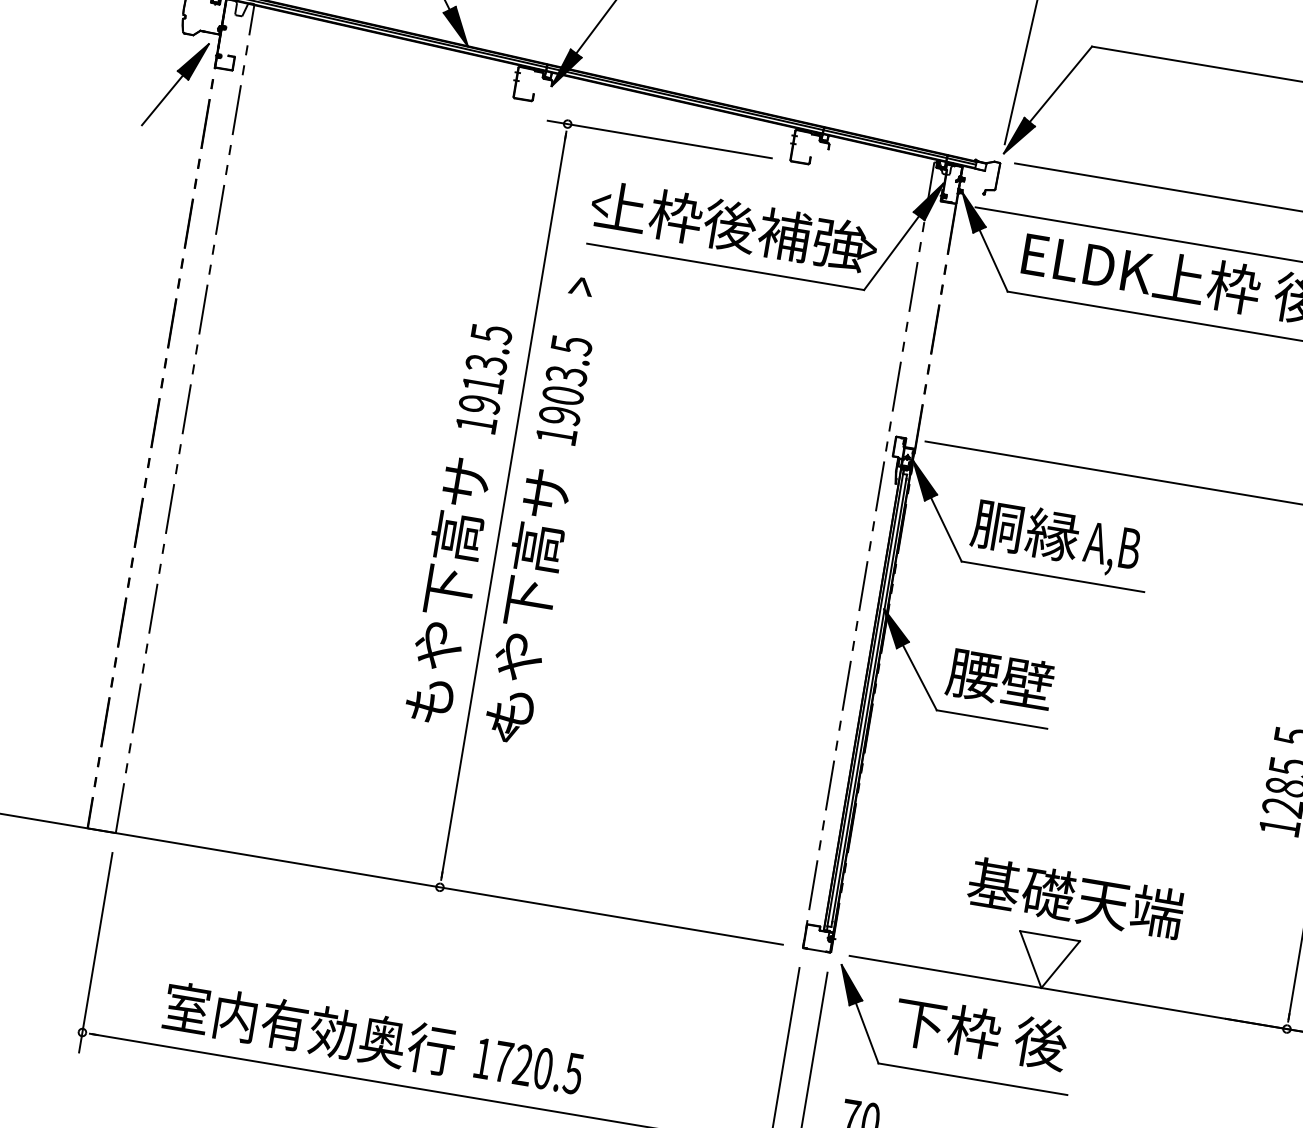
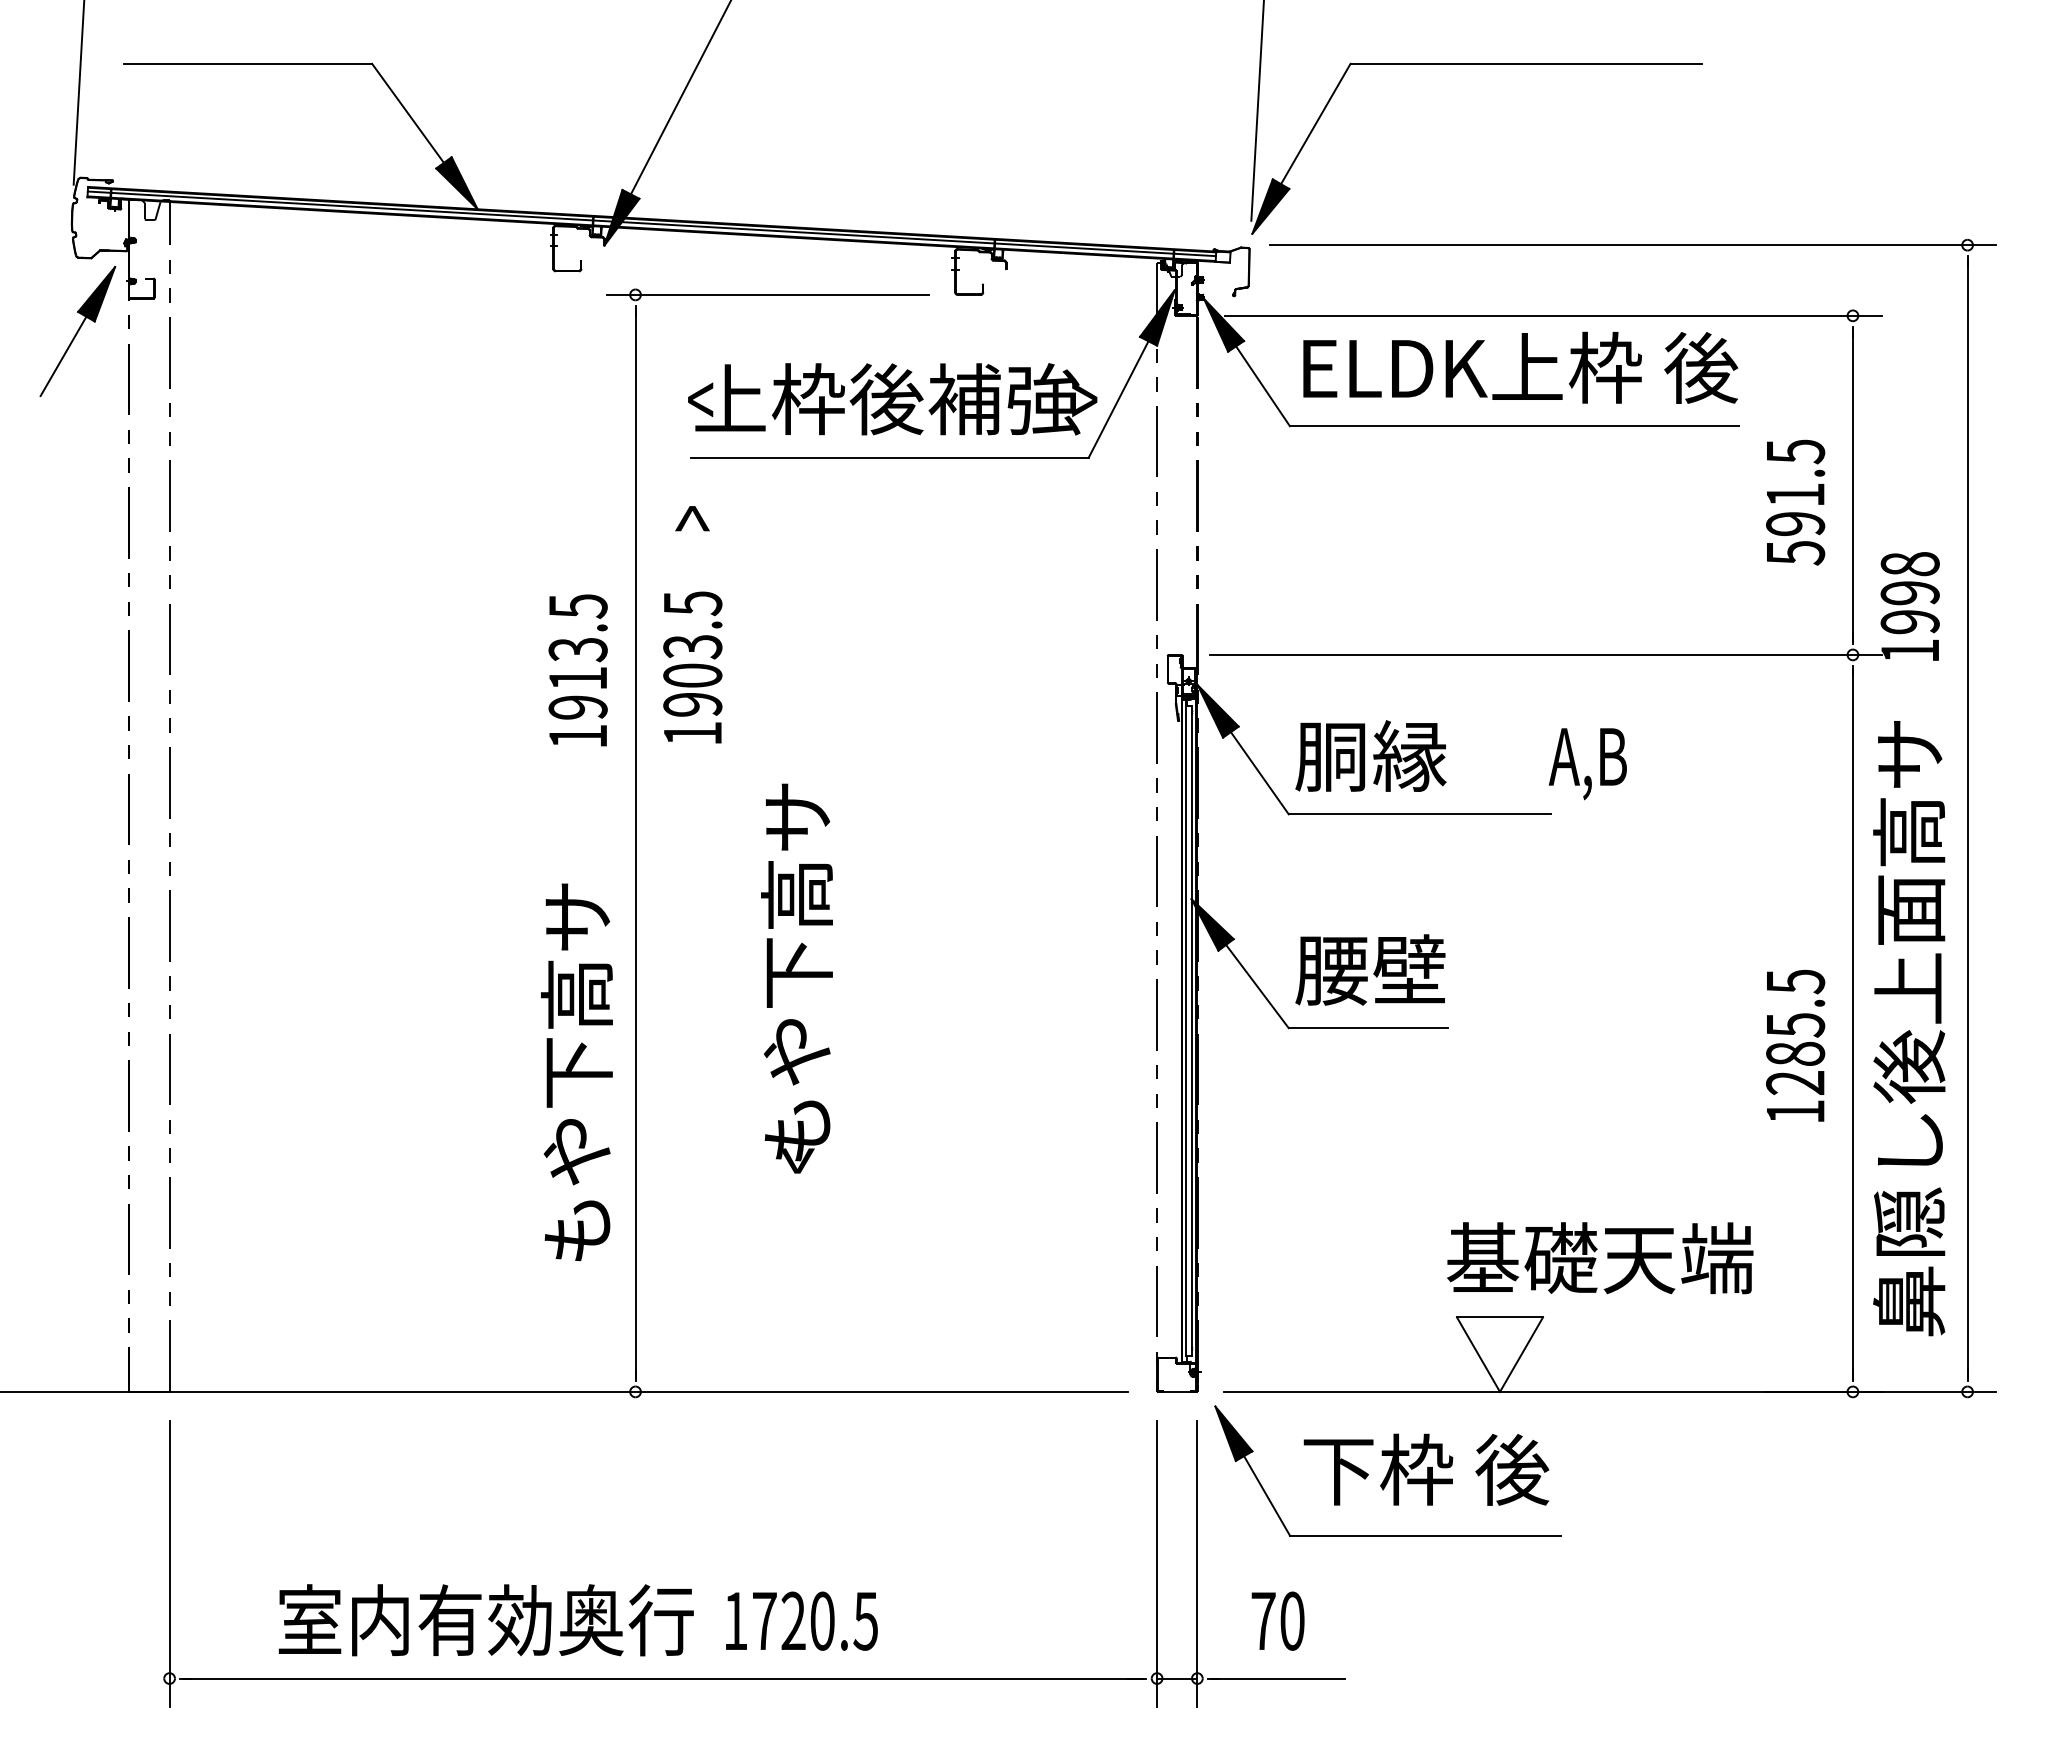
text: (1111, 550) -> (1587, 764), moved
text: (447, 590) -> (576, 1072), moved
text: (527, 606) -> (796, 978), moved
text: (1076, 898) -> (1600, 1258), moved

